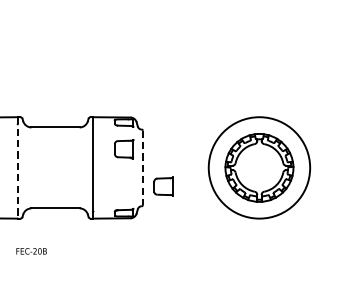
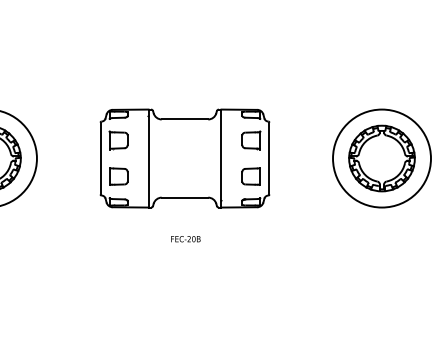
line: (17, 167) -> (148, 158), dashed -> solid
line: (143, 167) -> (269, 158), dashed -> solid
part: (162, 186) -> (250, 176), moved
text: (31, 251) -> (185, 239), moved

